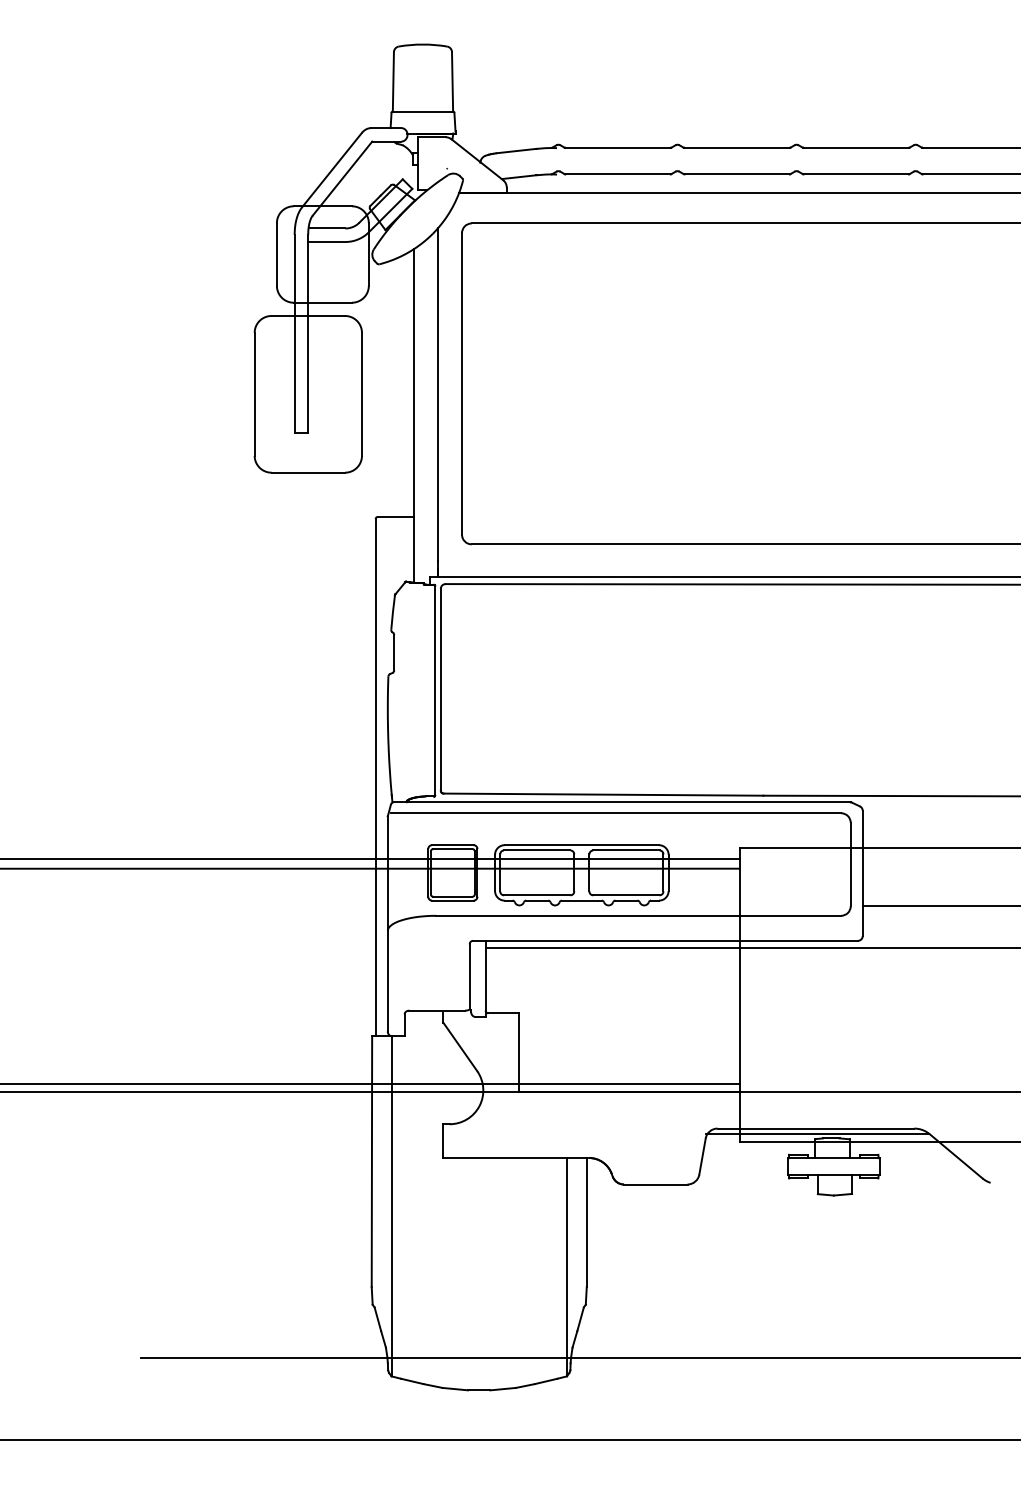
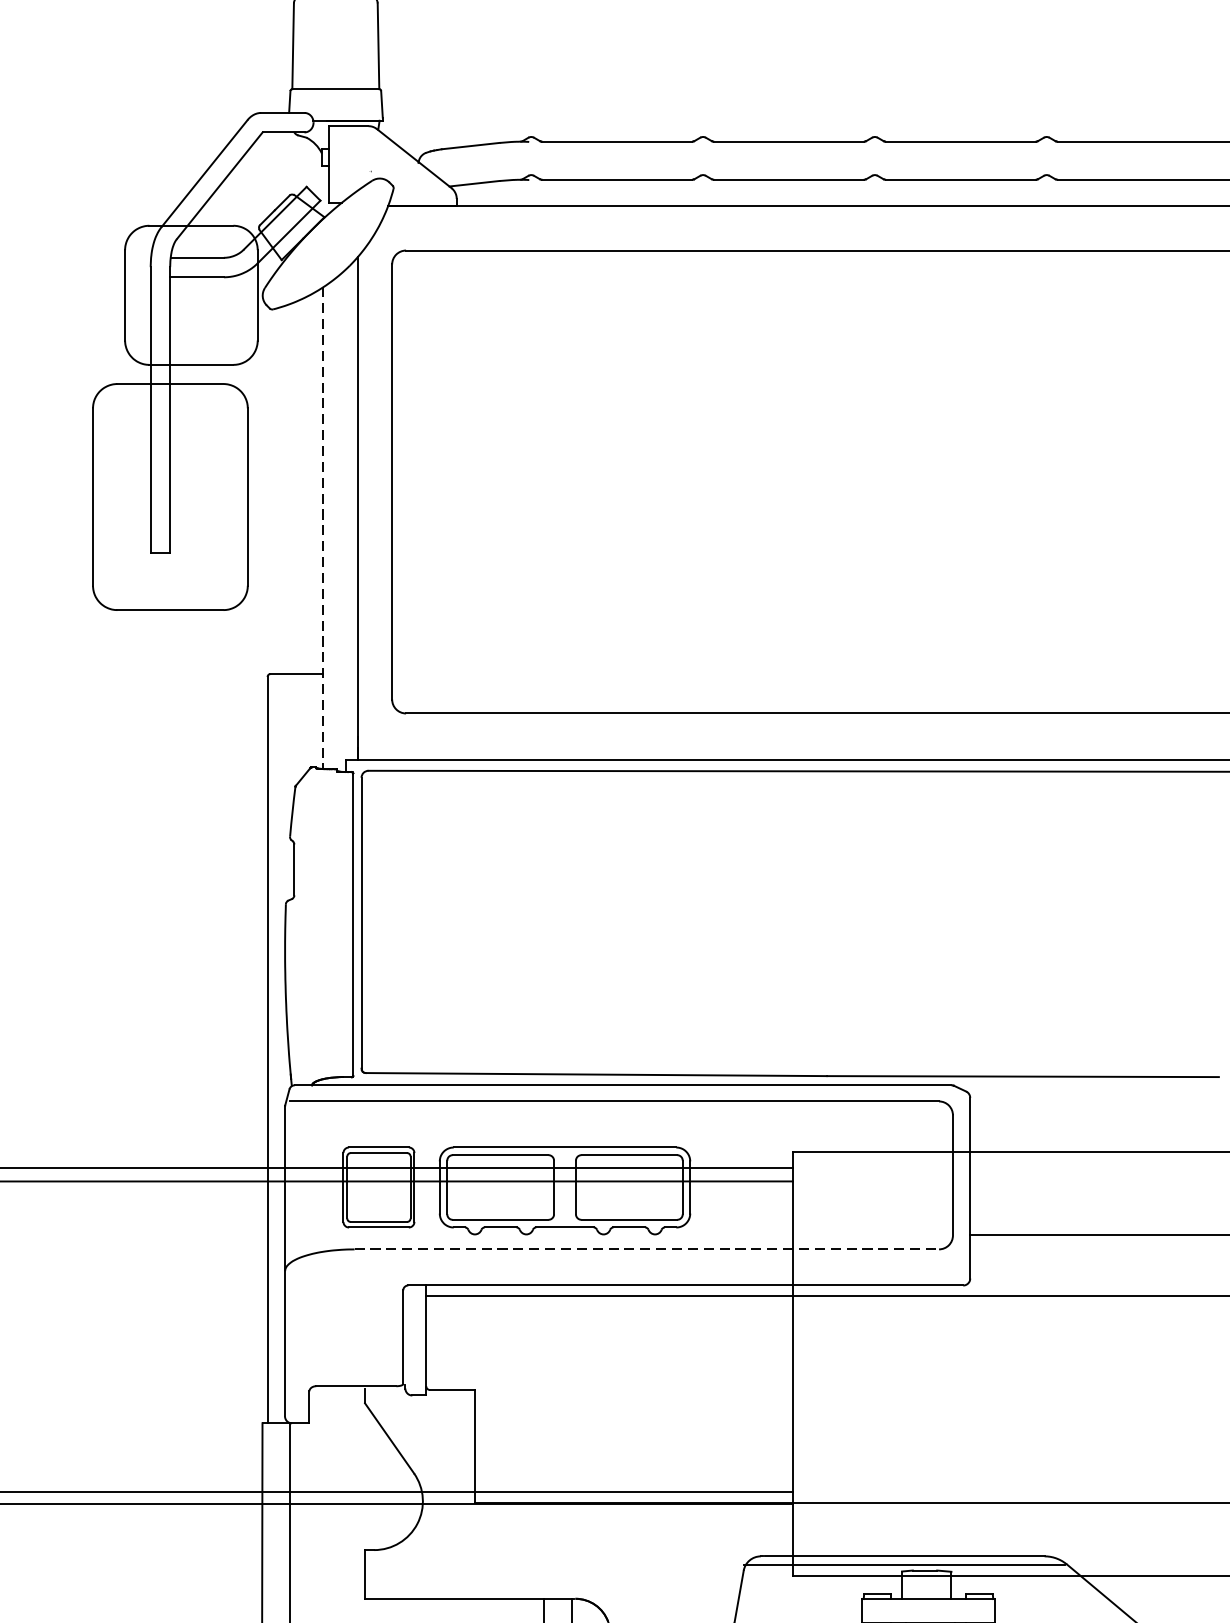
line: (414, 415) -> (323, 527), solid -> dashed
line: (638, 915) -> (646, 1248), solid -> dashed

